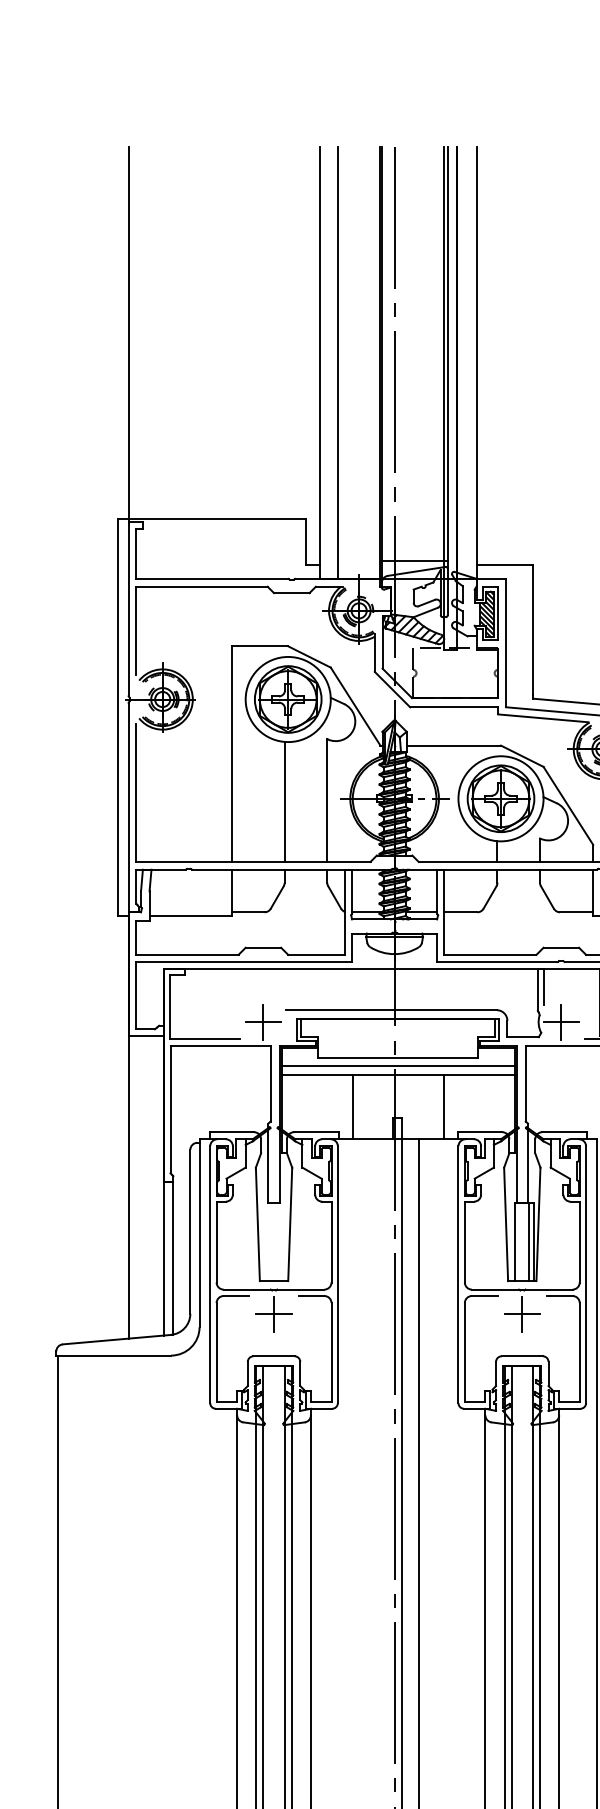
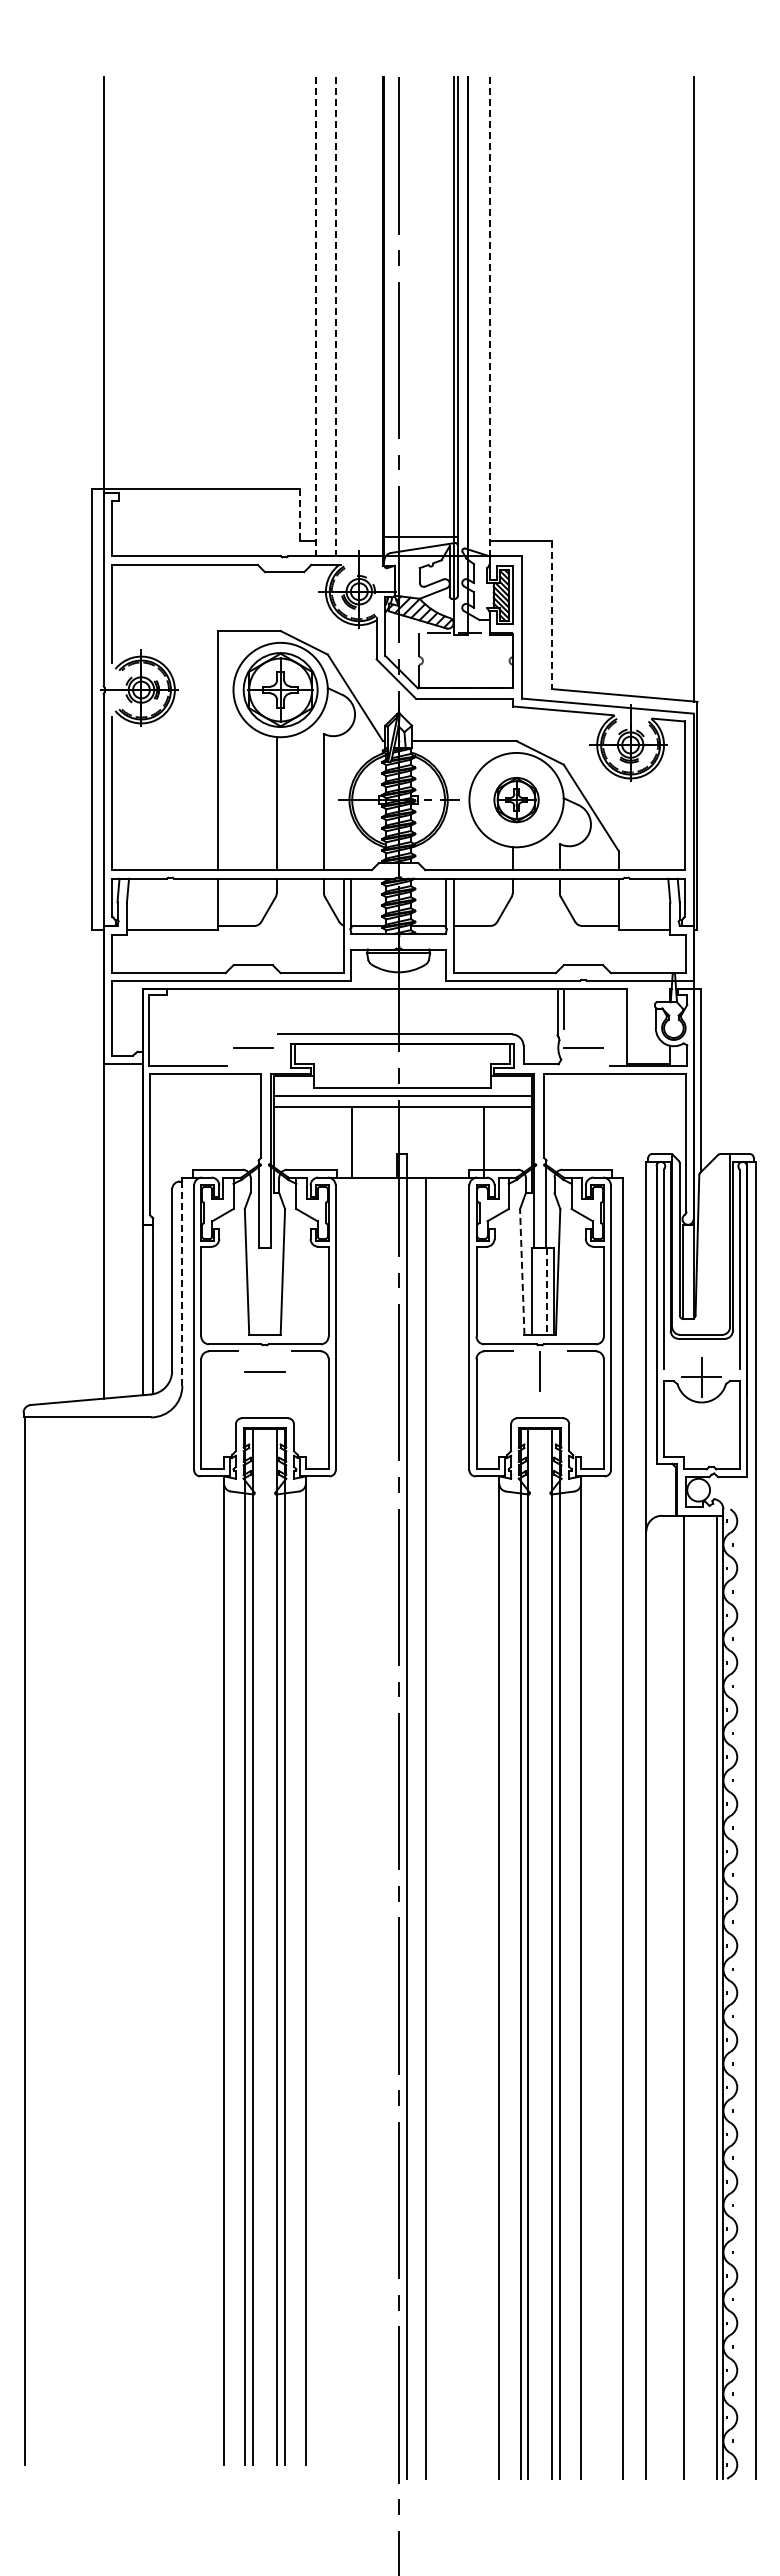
line: (320, 362) -> (316, 316), solid -> dashed
line: (337, 362) -> (335, 316), solid -> dashed
line: (476, 362) -> (489, 316), solid -> dashed
line: (306, 542) -> (300, 515), solid -> dashed
line: (532, 630) -> (551, 613), solid -> dashed
part: (500, 798) -> (516, 799), size x0.6
line: (263, 1021) -> (253, 1047), removed
line: (561, 1021) -> (583, 1047), removed
line: (443, 1106) -> (483, 1141), moved
line: (506, 1224) -> (522, 1272), solid -> dashed
line: (199, 1234) -> (182, 1283), solid -> dashed
line: (528, 1242) -> (547, 1292), solid -> dashed
line: (273, 1314) -> (264, 1371), removed
line: (521, 1314) -> (539, 1371), removed

